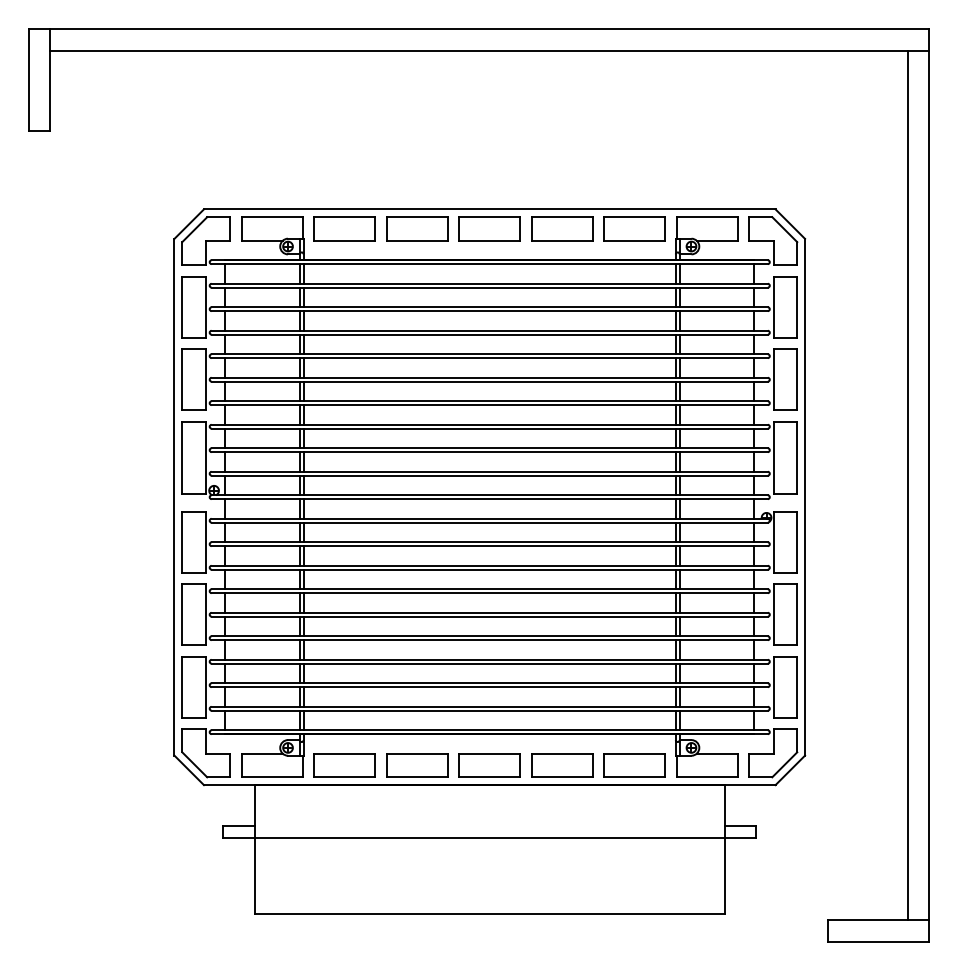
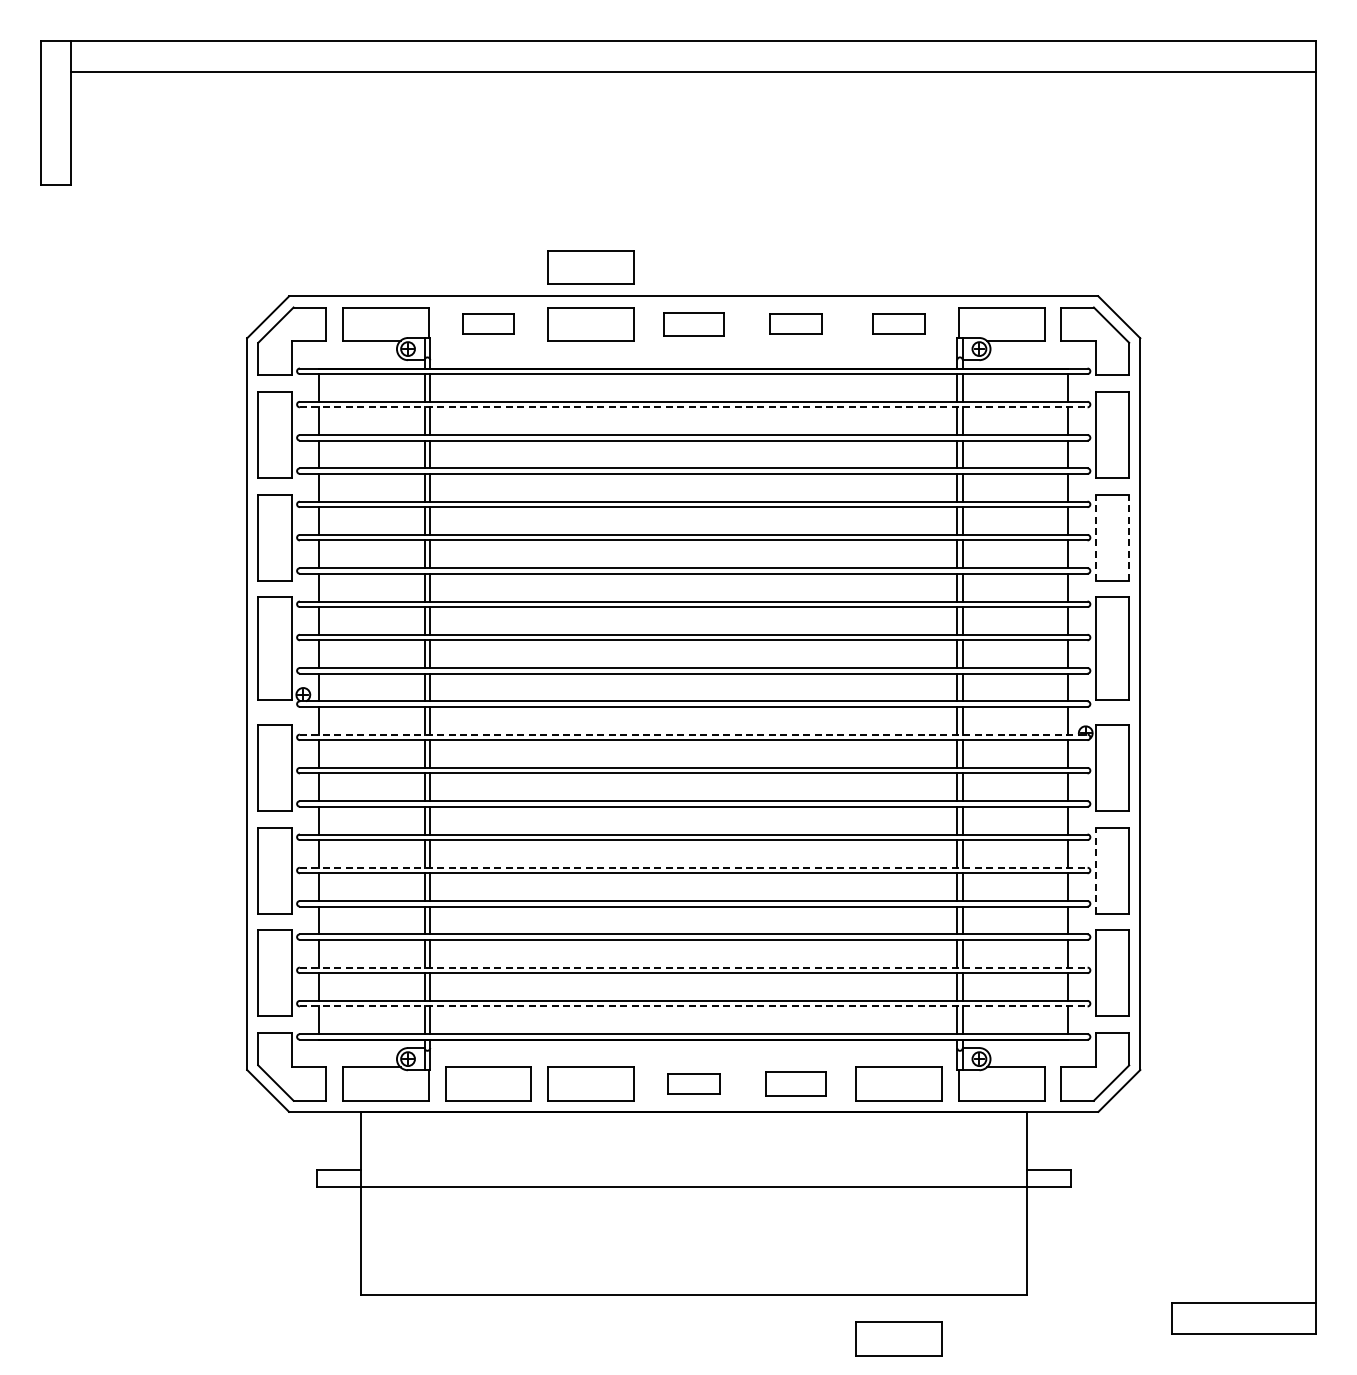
part: (416, 188) -> (590, 267), added
part: (344, 229) -> (488, 324), size x0.6
part: (489, 229) -> (693, 324), size x0.7
part: (561, 229) -> (795, 324), size x0.6
part: (634, 229) -> (898, 324), size x0.6
line: (489, 287) -> (693, 407), solid -> dashed
line: (773, 379) -> (1095, 537), solid -> dashed
line: (797, 379) -> (1129, 537), solid -> dashed
line: (907, 485) -> (1285, 687), removed
line: (489, 518) -> (693, 734), solid -> dashed
line: (489, 612) -> (693, 867), solid -> dashed
line: (773, 614) -> (1095, 870), solid -> dashed
line: (489, 683) -> (693, 967), solid -> dashed
line: (489, 710) -> (693, 1006), solid -> dashed
part: (489, 765) -> (693, 1083), size x0.6
part: (561, 765) -> (795, 1083), size x0.7
part: (634, 945) -> (898, 1338), added

